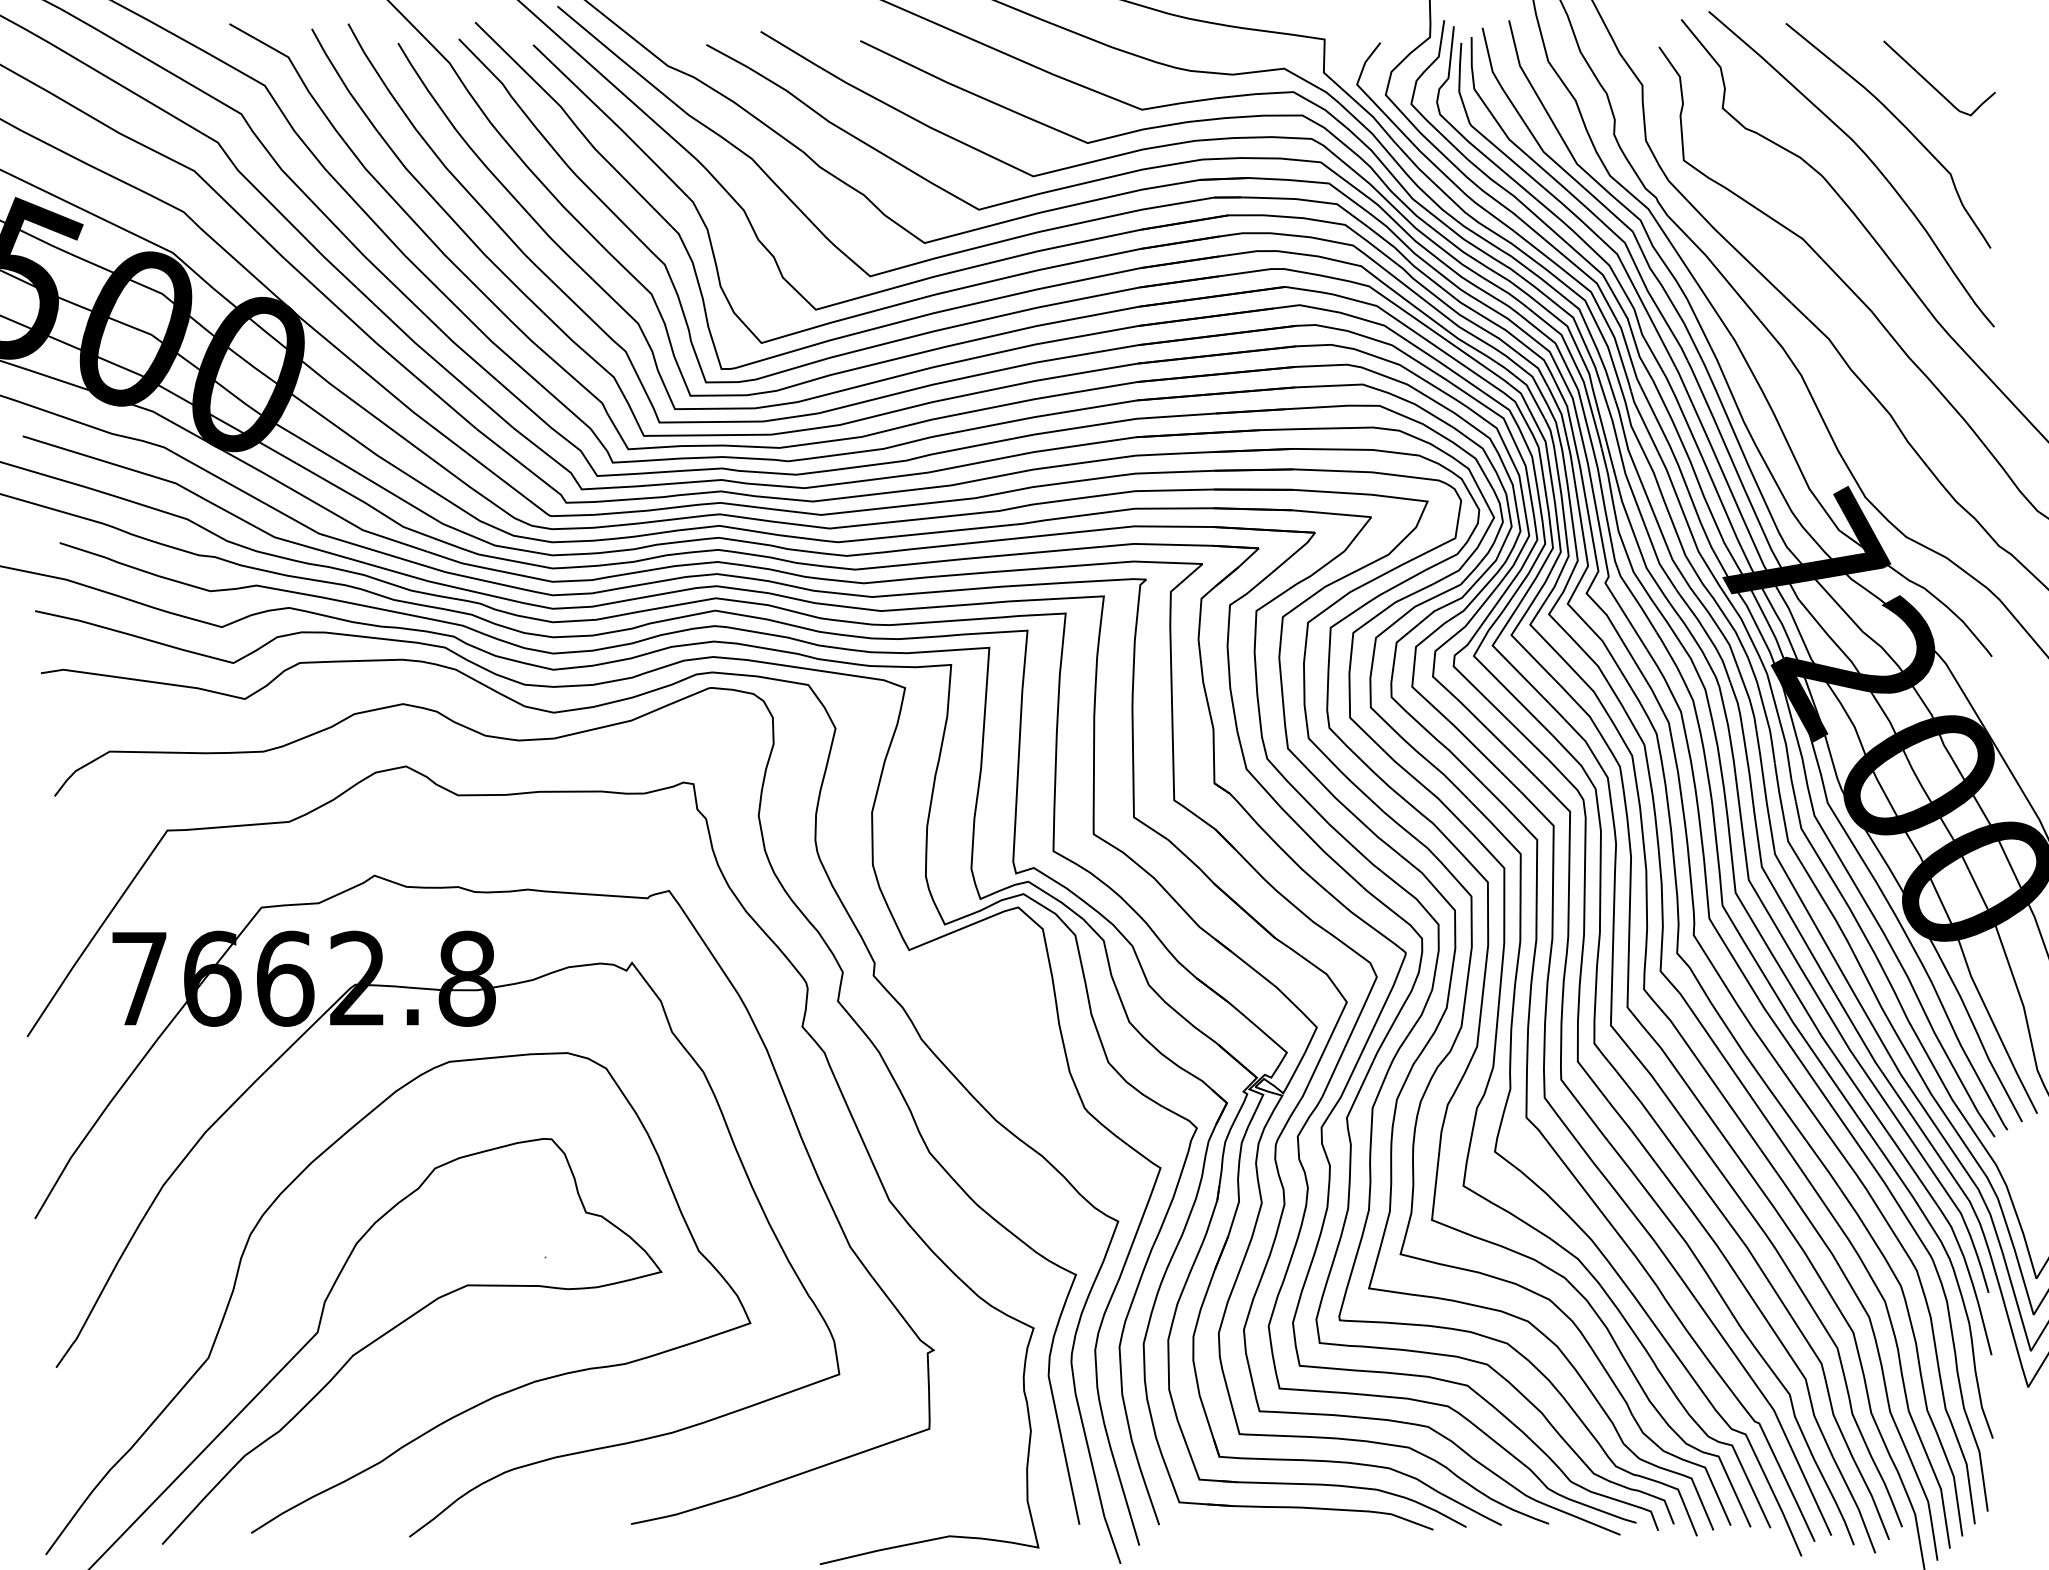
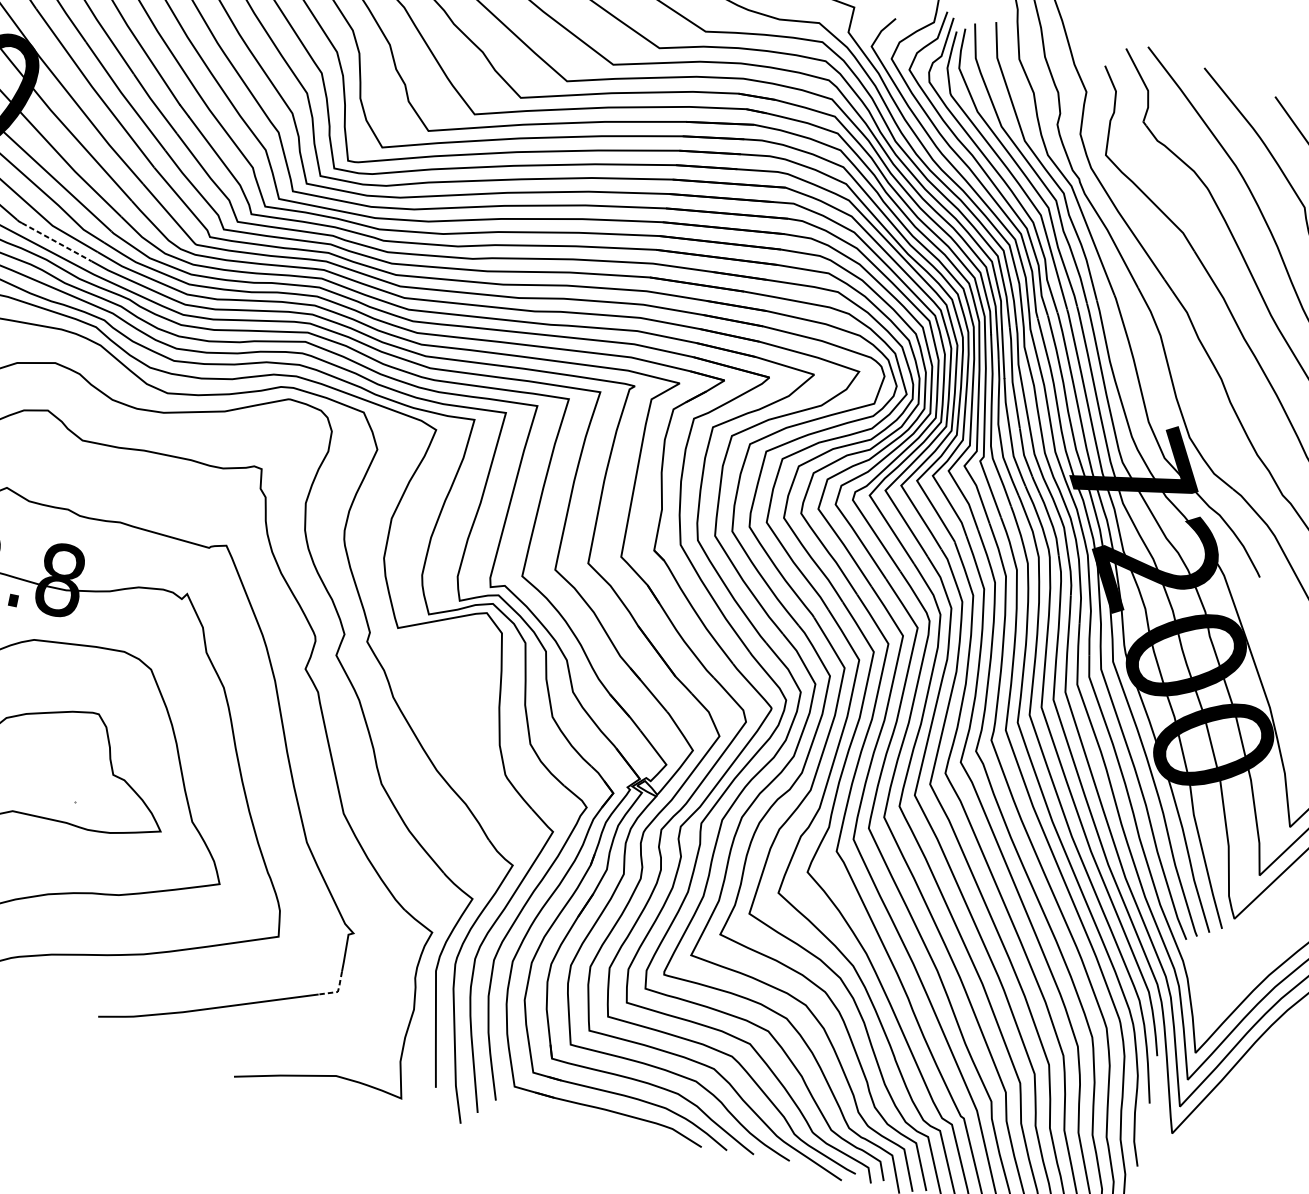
line: (372, 549) -> (56, 241), solid -> dashed
line: (929, 1427) -> (338, 990), solid -> dashed

